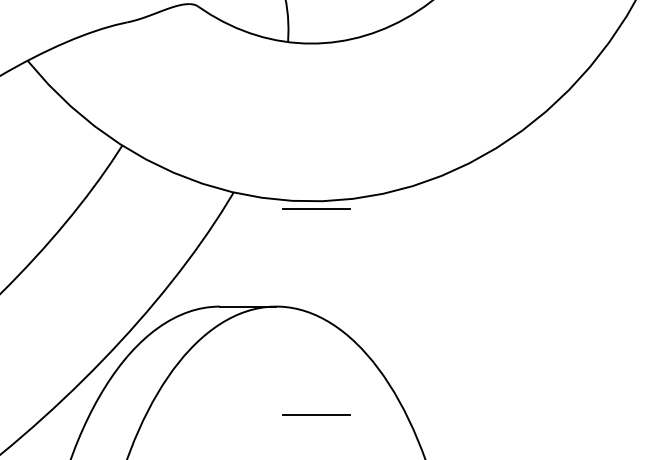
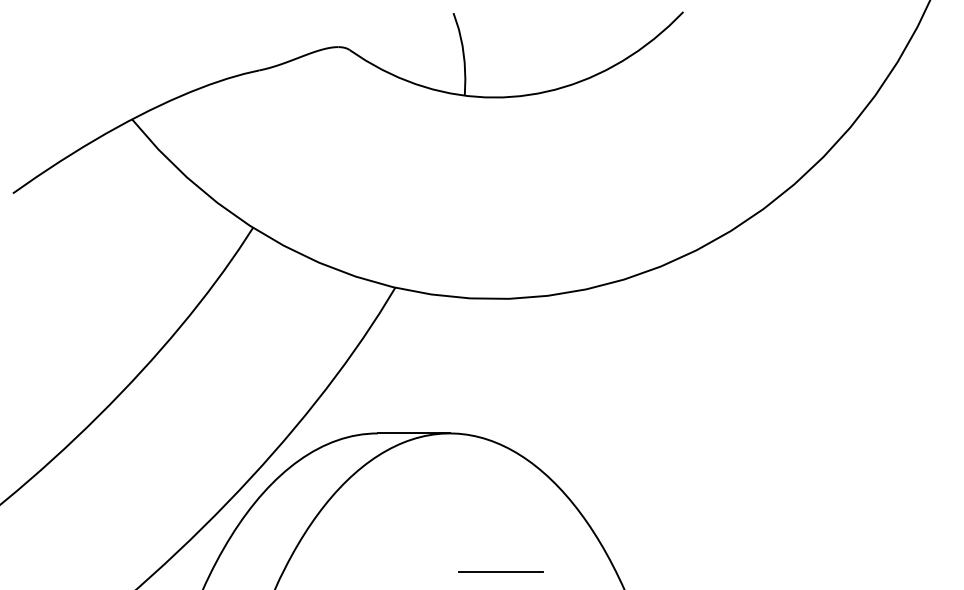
line: (316, 207) -> (500, 307), removed

